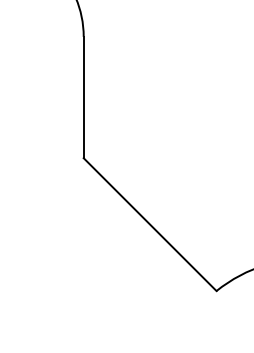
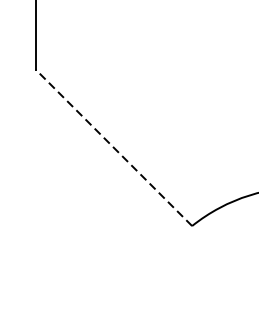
line: (150, 224) -> (114, 147), solid -> dashed

